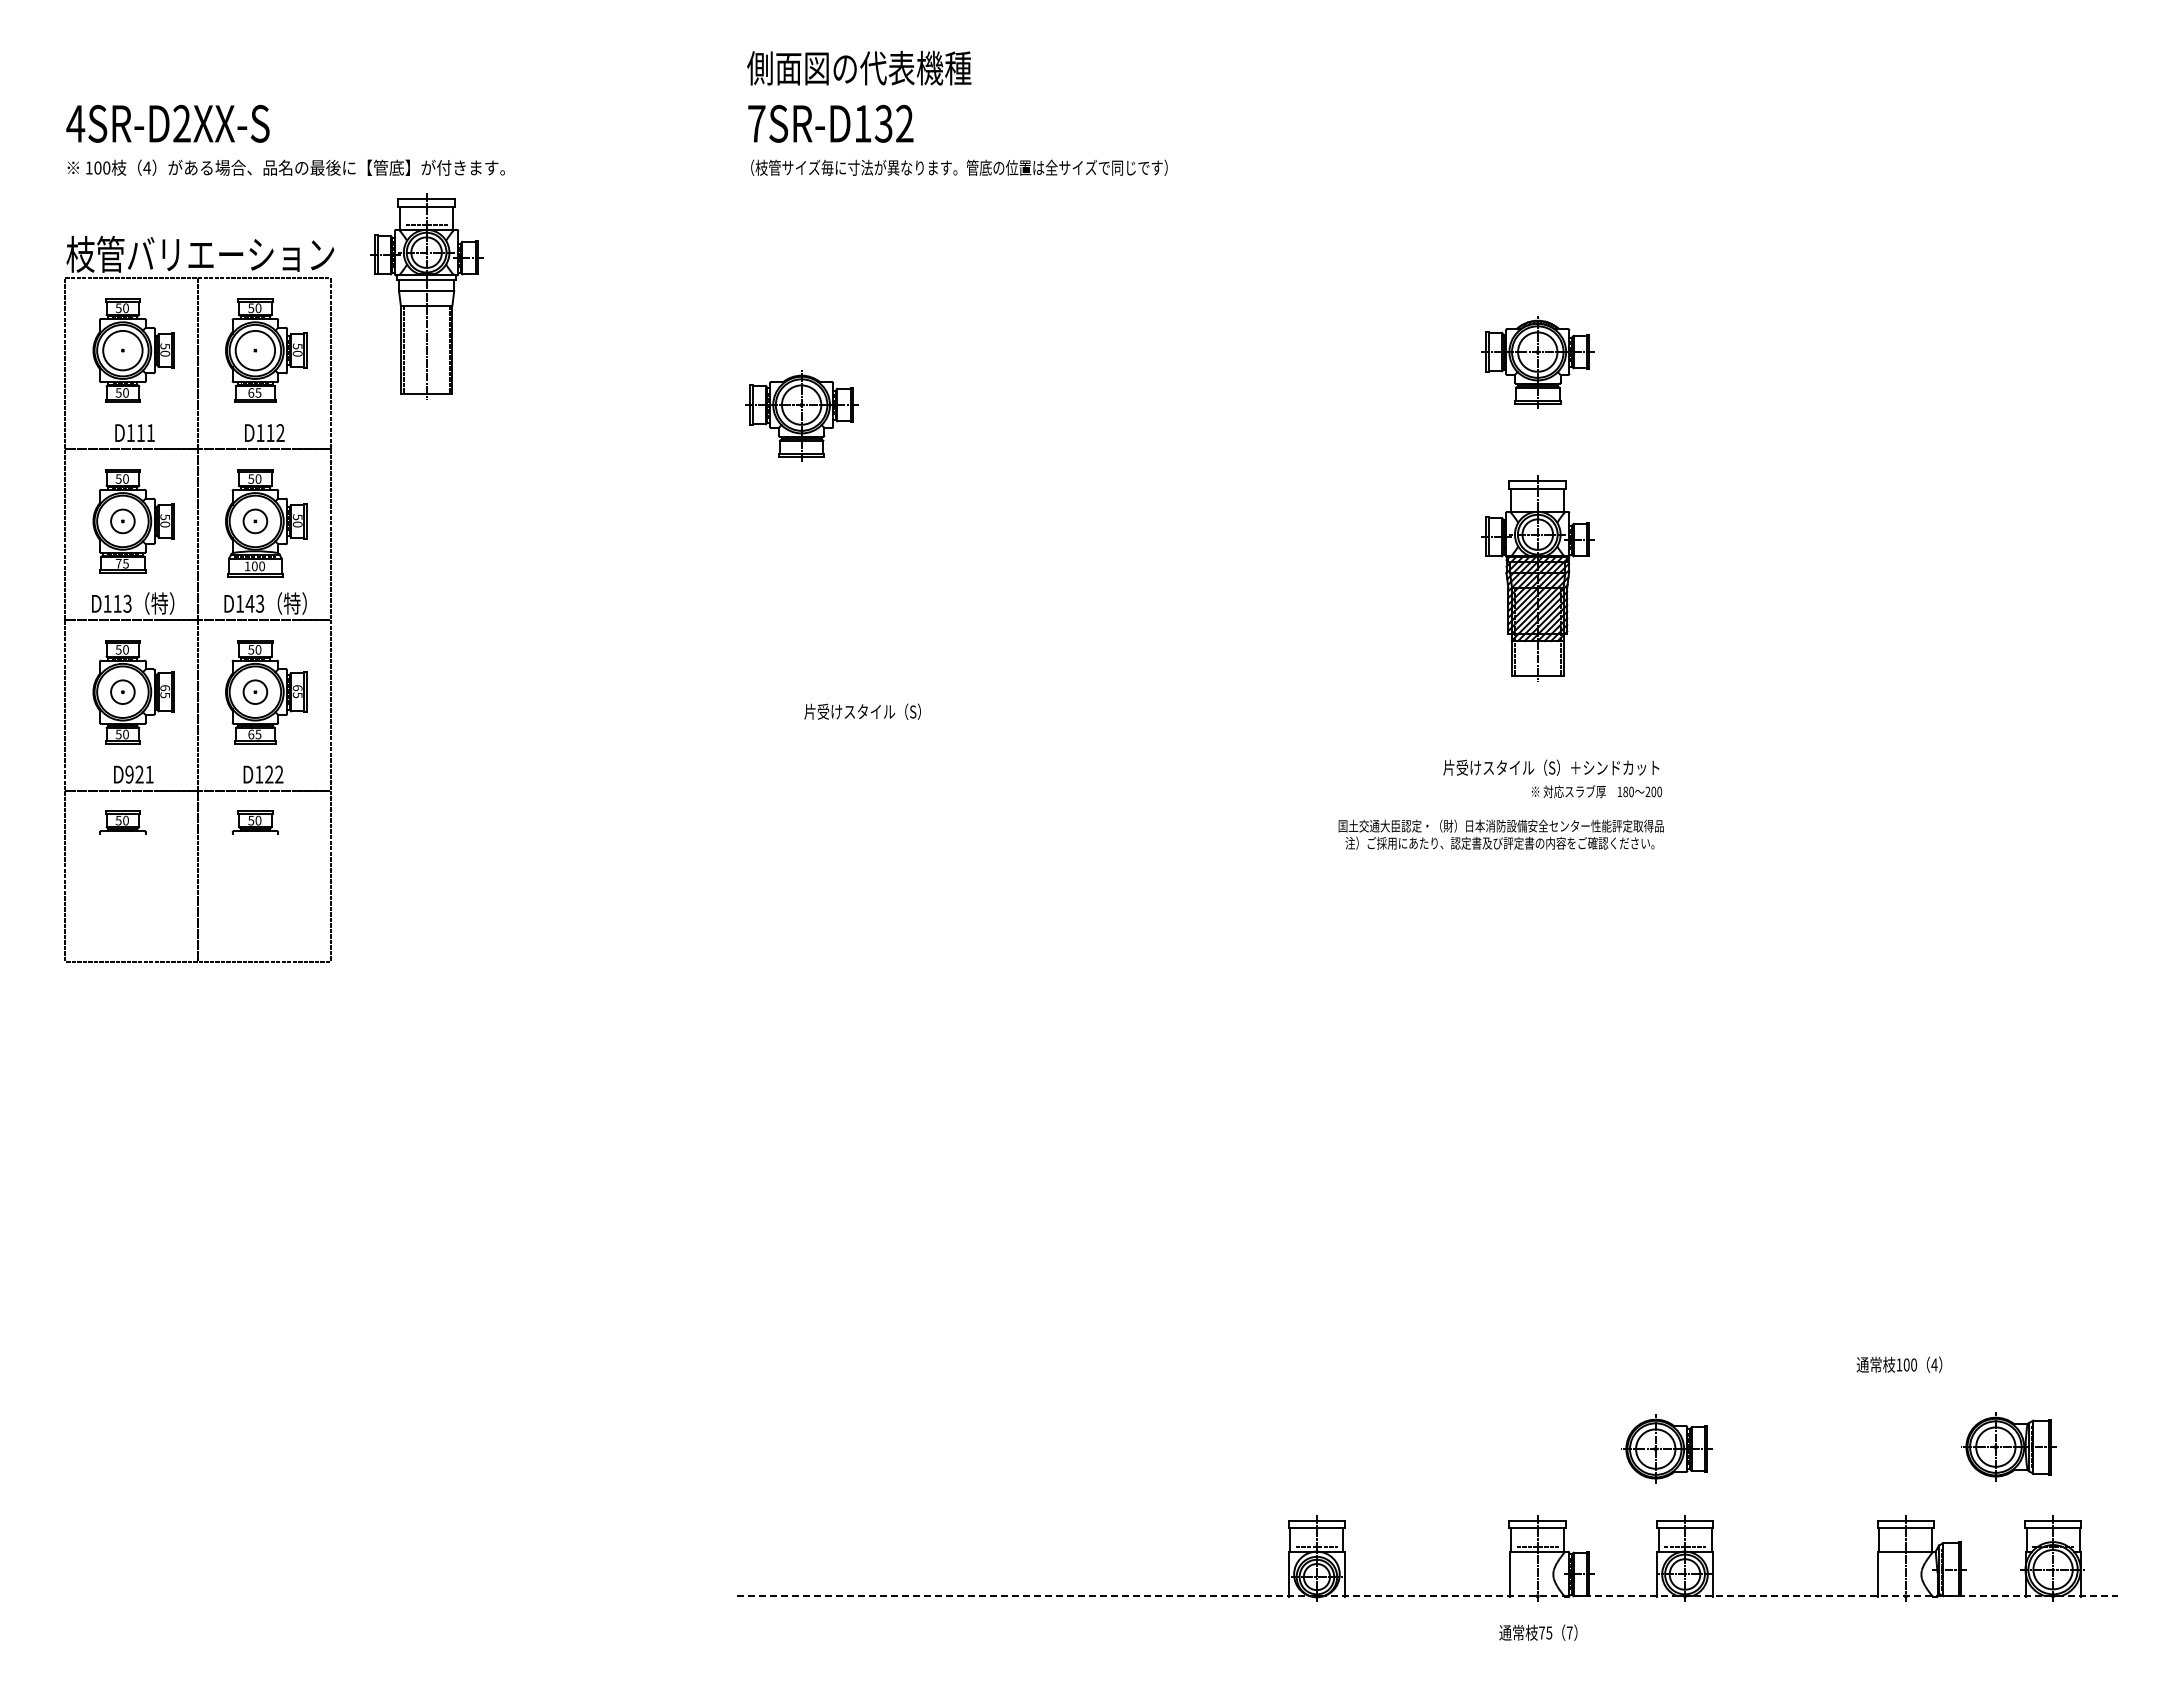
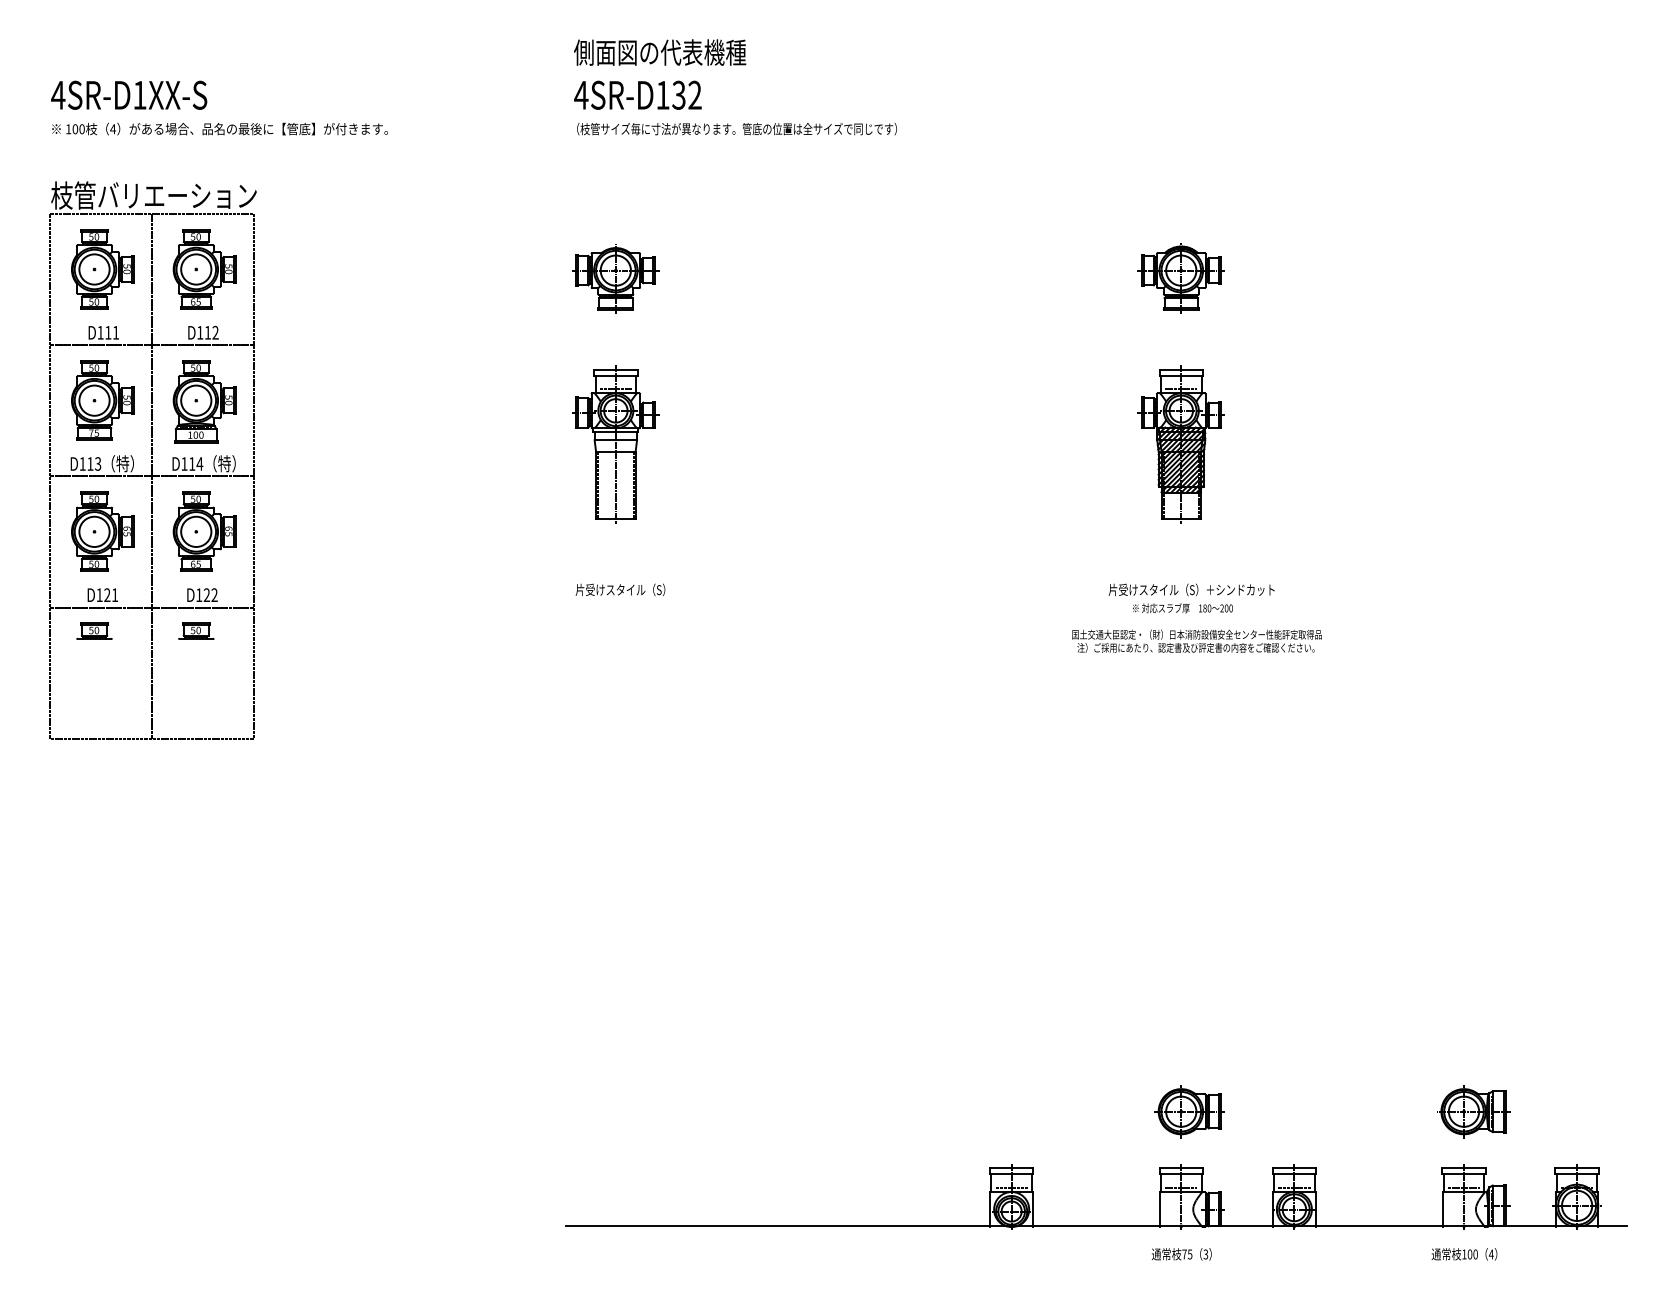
text: (181, 123) -> (139, 95), 4SR-D2XX-S -> 4SR-D1XX-S
text: (756, 123) -> (581, 95), 7SR-D132 -> 4SR-D132
part: (426, 296) -> (615, 444), moved
part: (801, 415) -> (615, 278), moved
line: (1537, 506) -> (1181, 389), added
circle: (122, 521) -> (94, 400), size x1.67
circle: (255, 521) -> (196, 400), size x1.67
text: (254, 603) -> (195, 463), D143 -> D114
circle: (122, 691) -> (94, 531), size x1.67
circle: (255, 691) -> (196, 531), size x1.67
text: (862, 711) -> (620, 589), moved
text: (129, 774) -> (99, 595), D921 -> D121
text: (1596, 791) -> (1182, 608), moved
text: (1500, 834) -> (1196, 641), moved
text: (1899, 1364) -> (1464, 1254), moved
part: (2008, 1446) -> (1473, 1111), moved
part: (1666, 1448) -> (1189, 1111), moved
line: (1905, 1546) -> (1463, 1188), added
line: (1427, 1596) -> (1096, 1226), dashed -> solid
text: (1569, 1632) -> (1205, 1254), 7 -> 3

